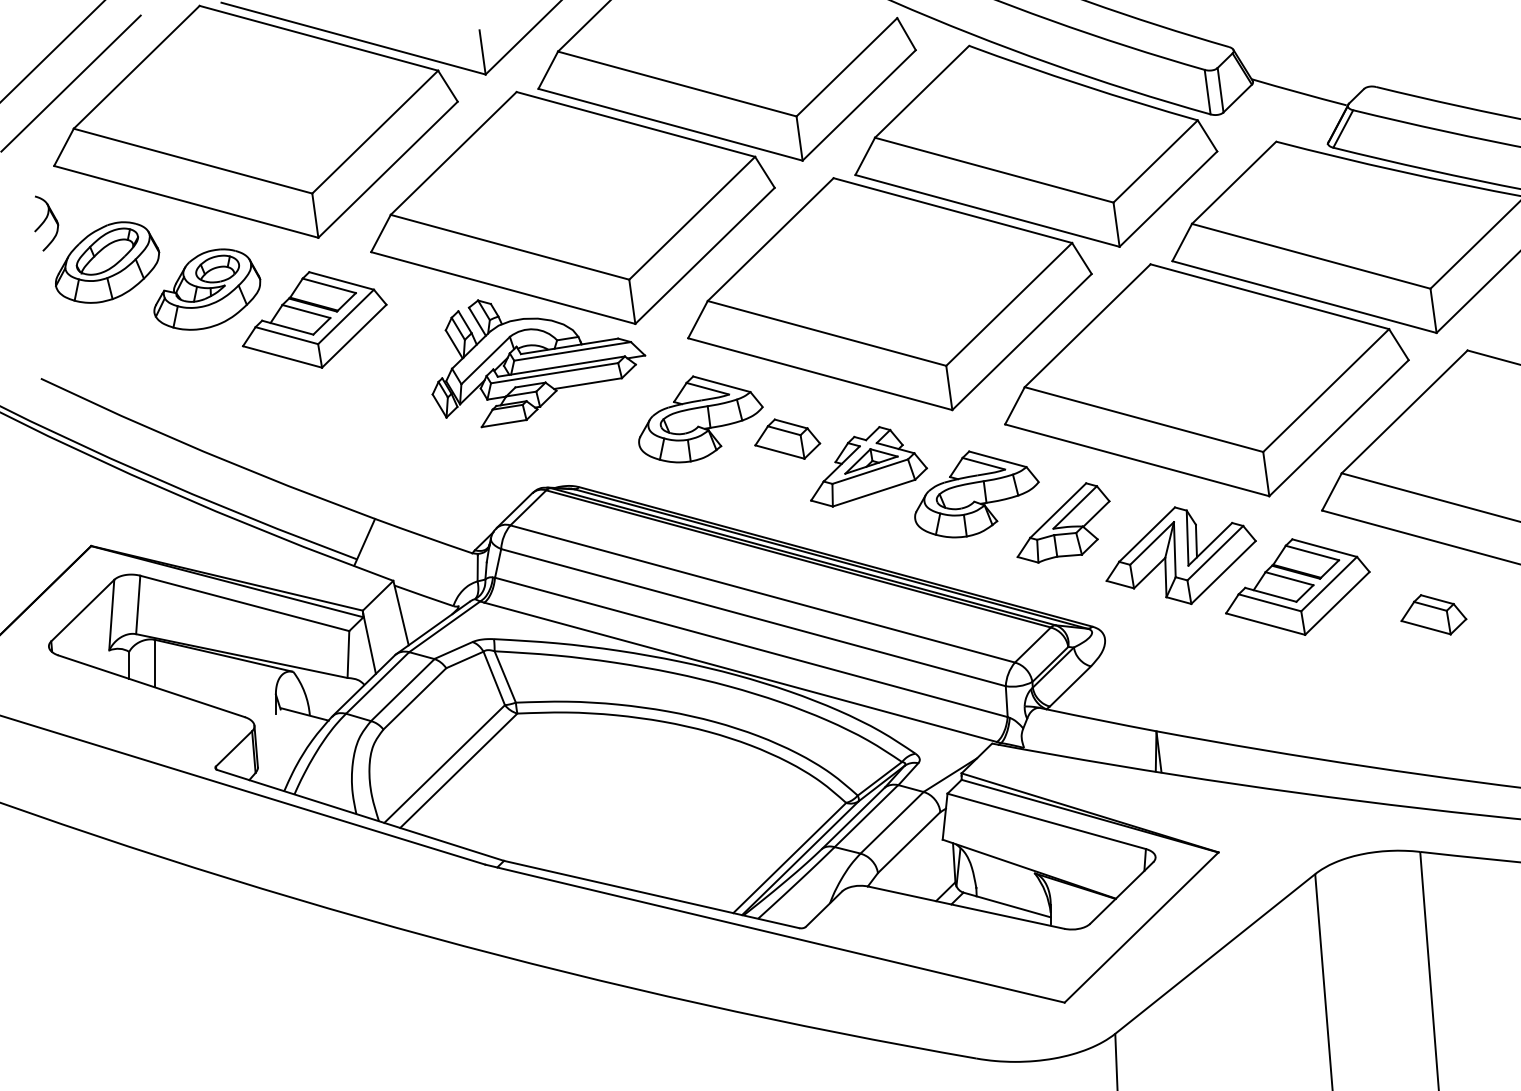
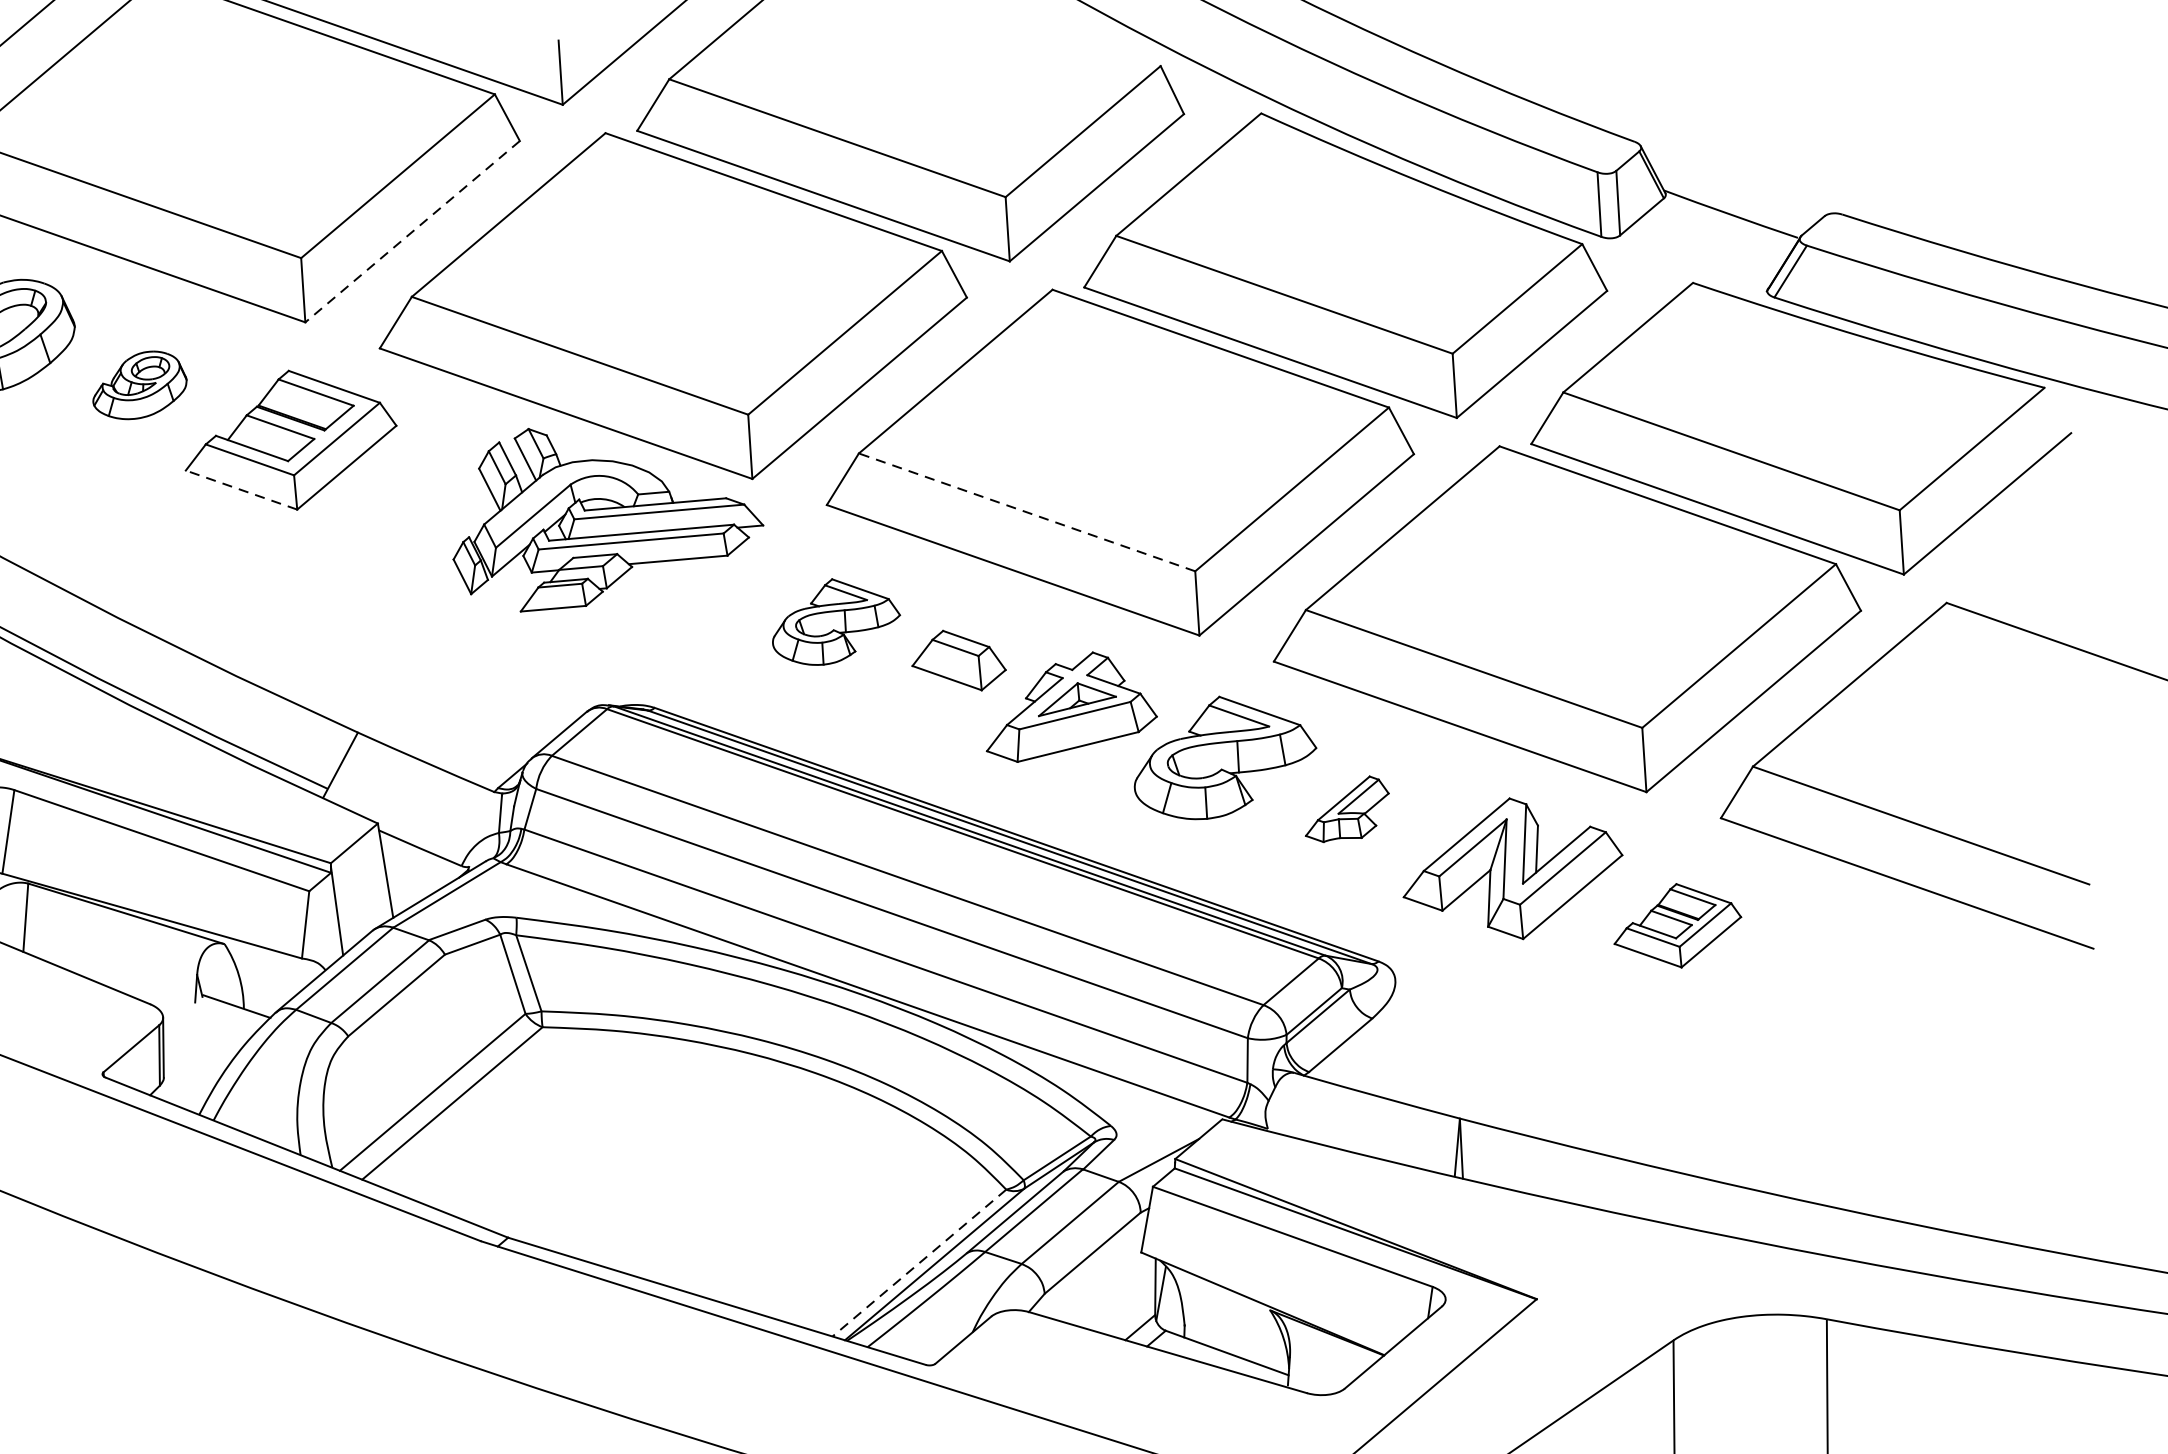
line: (387, 170) -> (411, 232), solid -> dashed
part: (207, 289) -> (140, 385), size x0.6
line: (827, 333) -> (1027, 512), solid -> dashed
line: (282, 356) -> (241, 489), solid -> dashed
part: (700, 419) -> (836, 623), size x0.7
part: (1063, 522) -> (1347, 808), size x0.6
part: (1297, 586) -> (1677, 924), size x0.6
part: (1433, 614) -> (1870, 979), removed
line: (789, 858) -> (918, 1263), solid -> dashed

